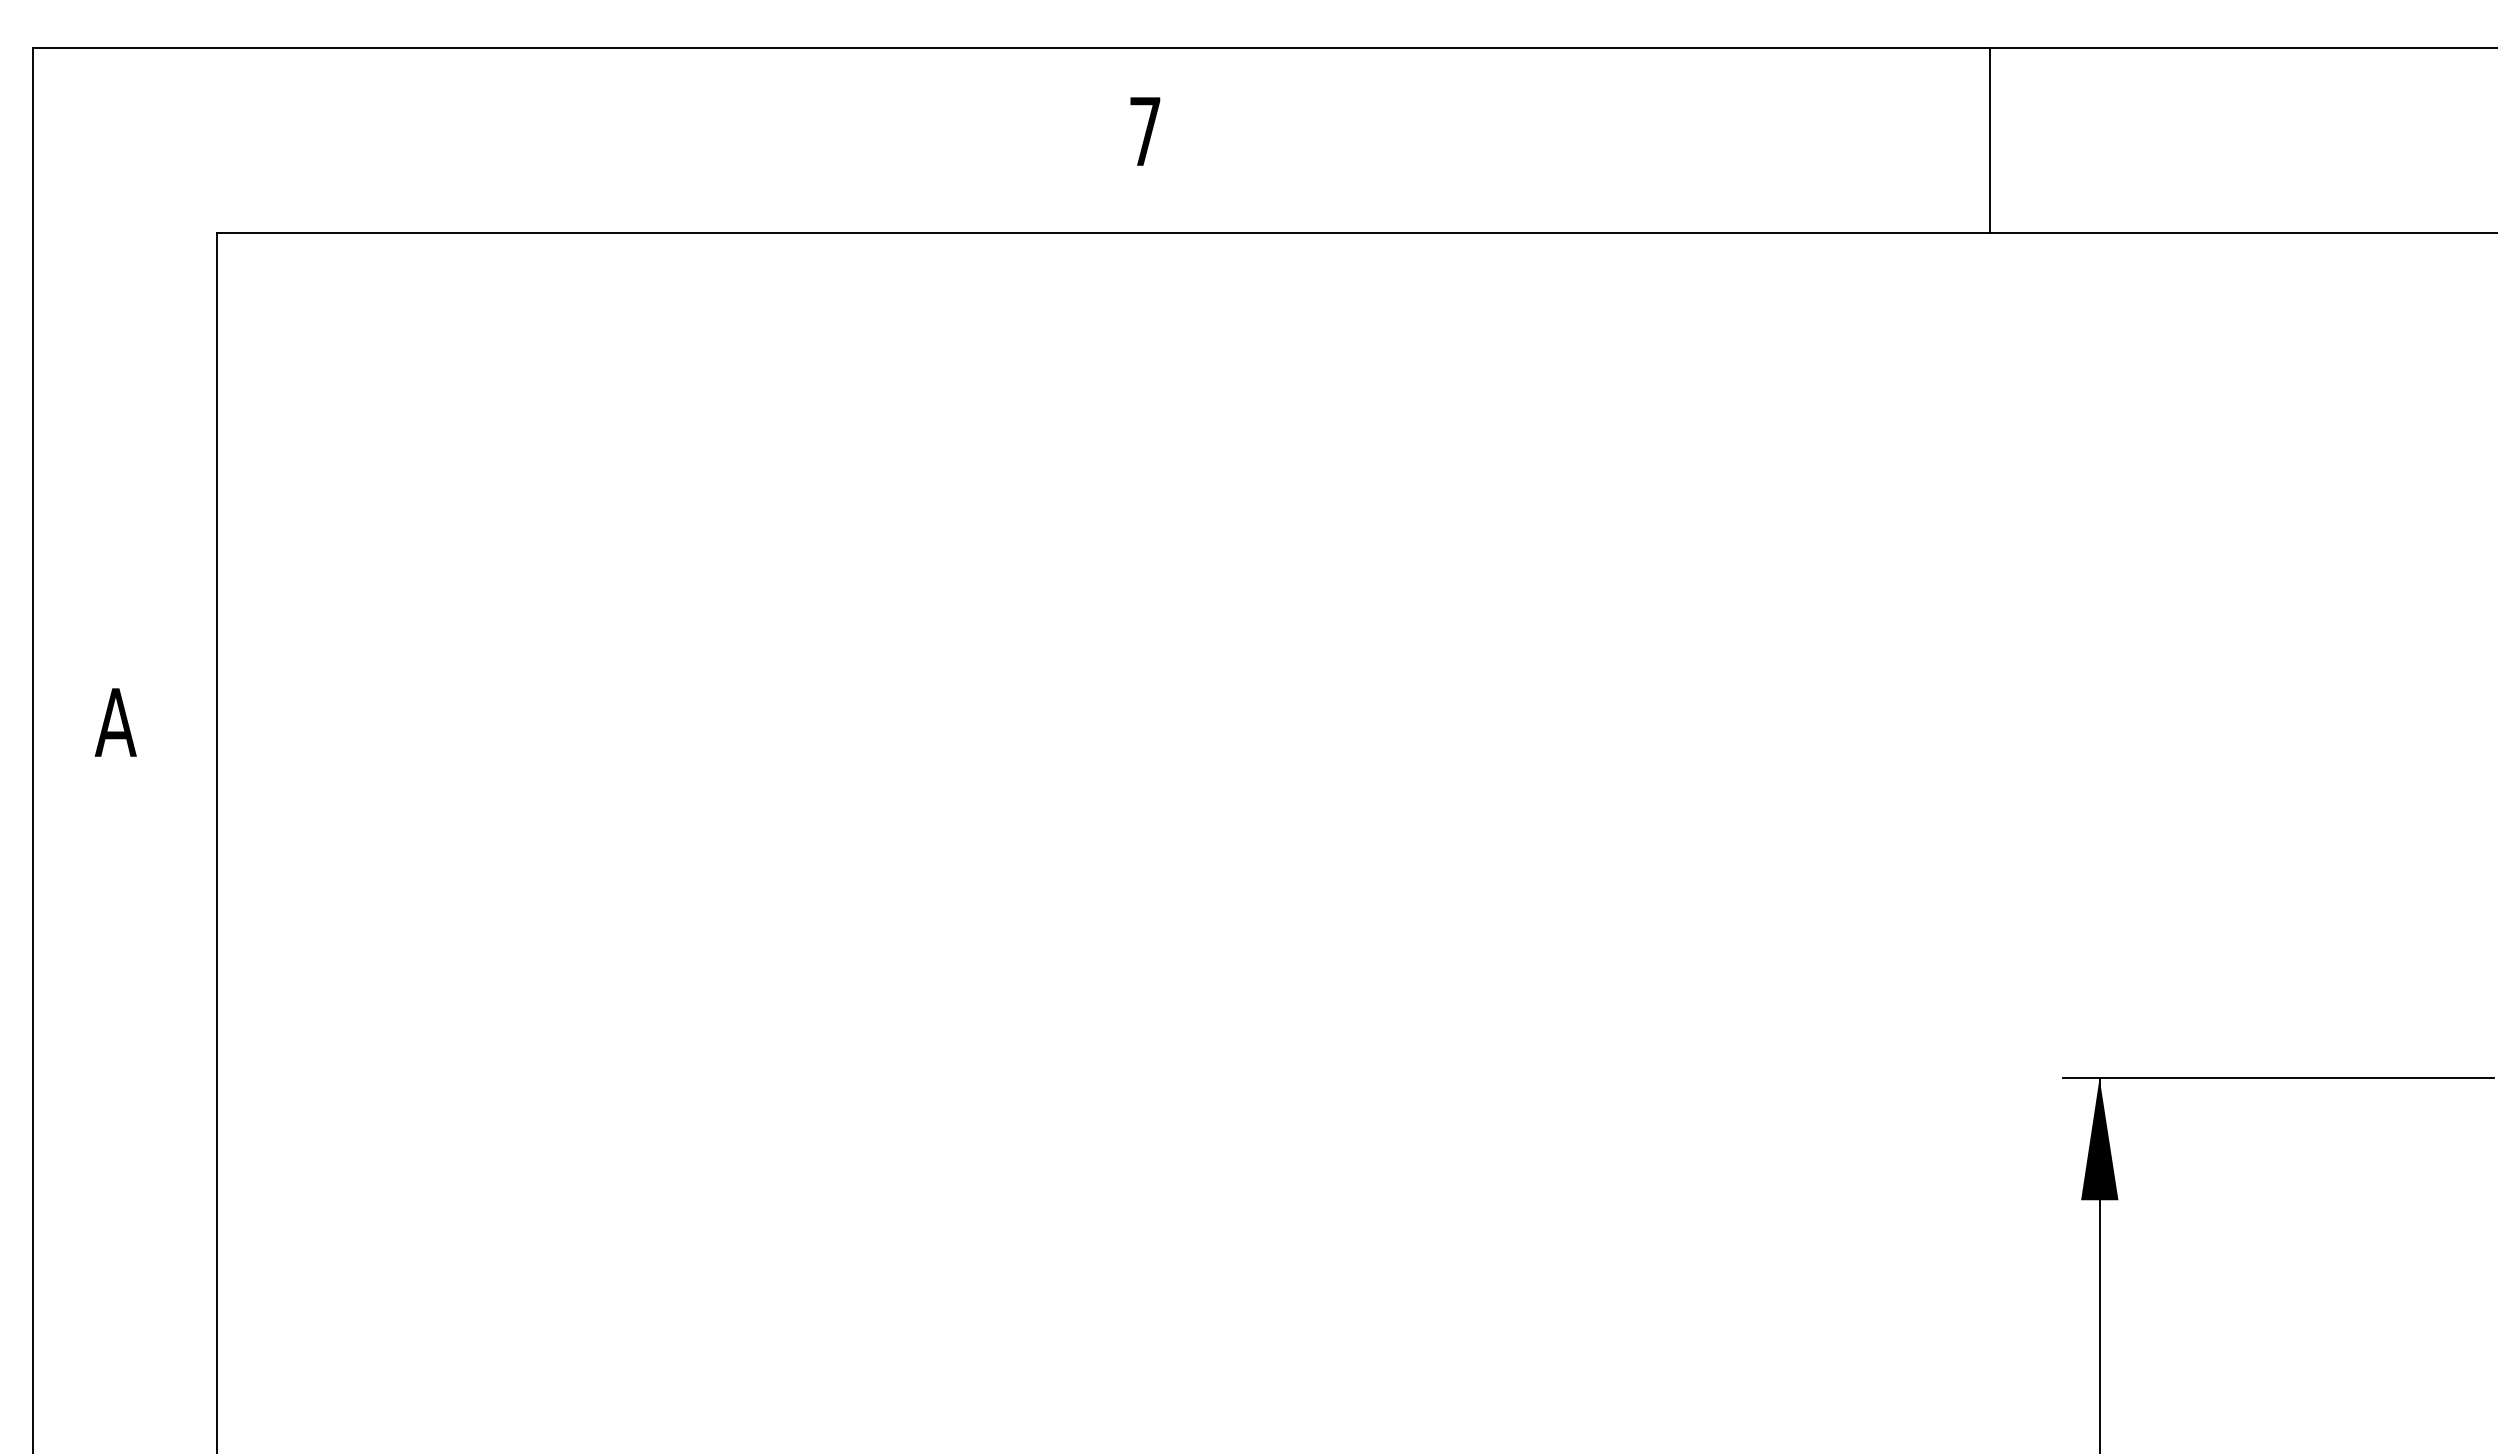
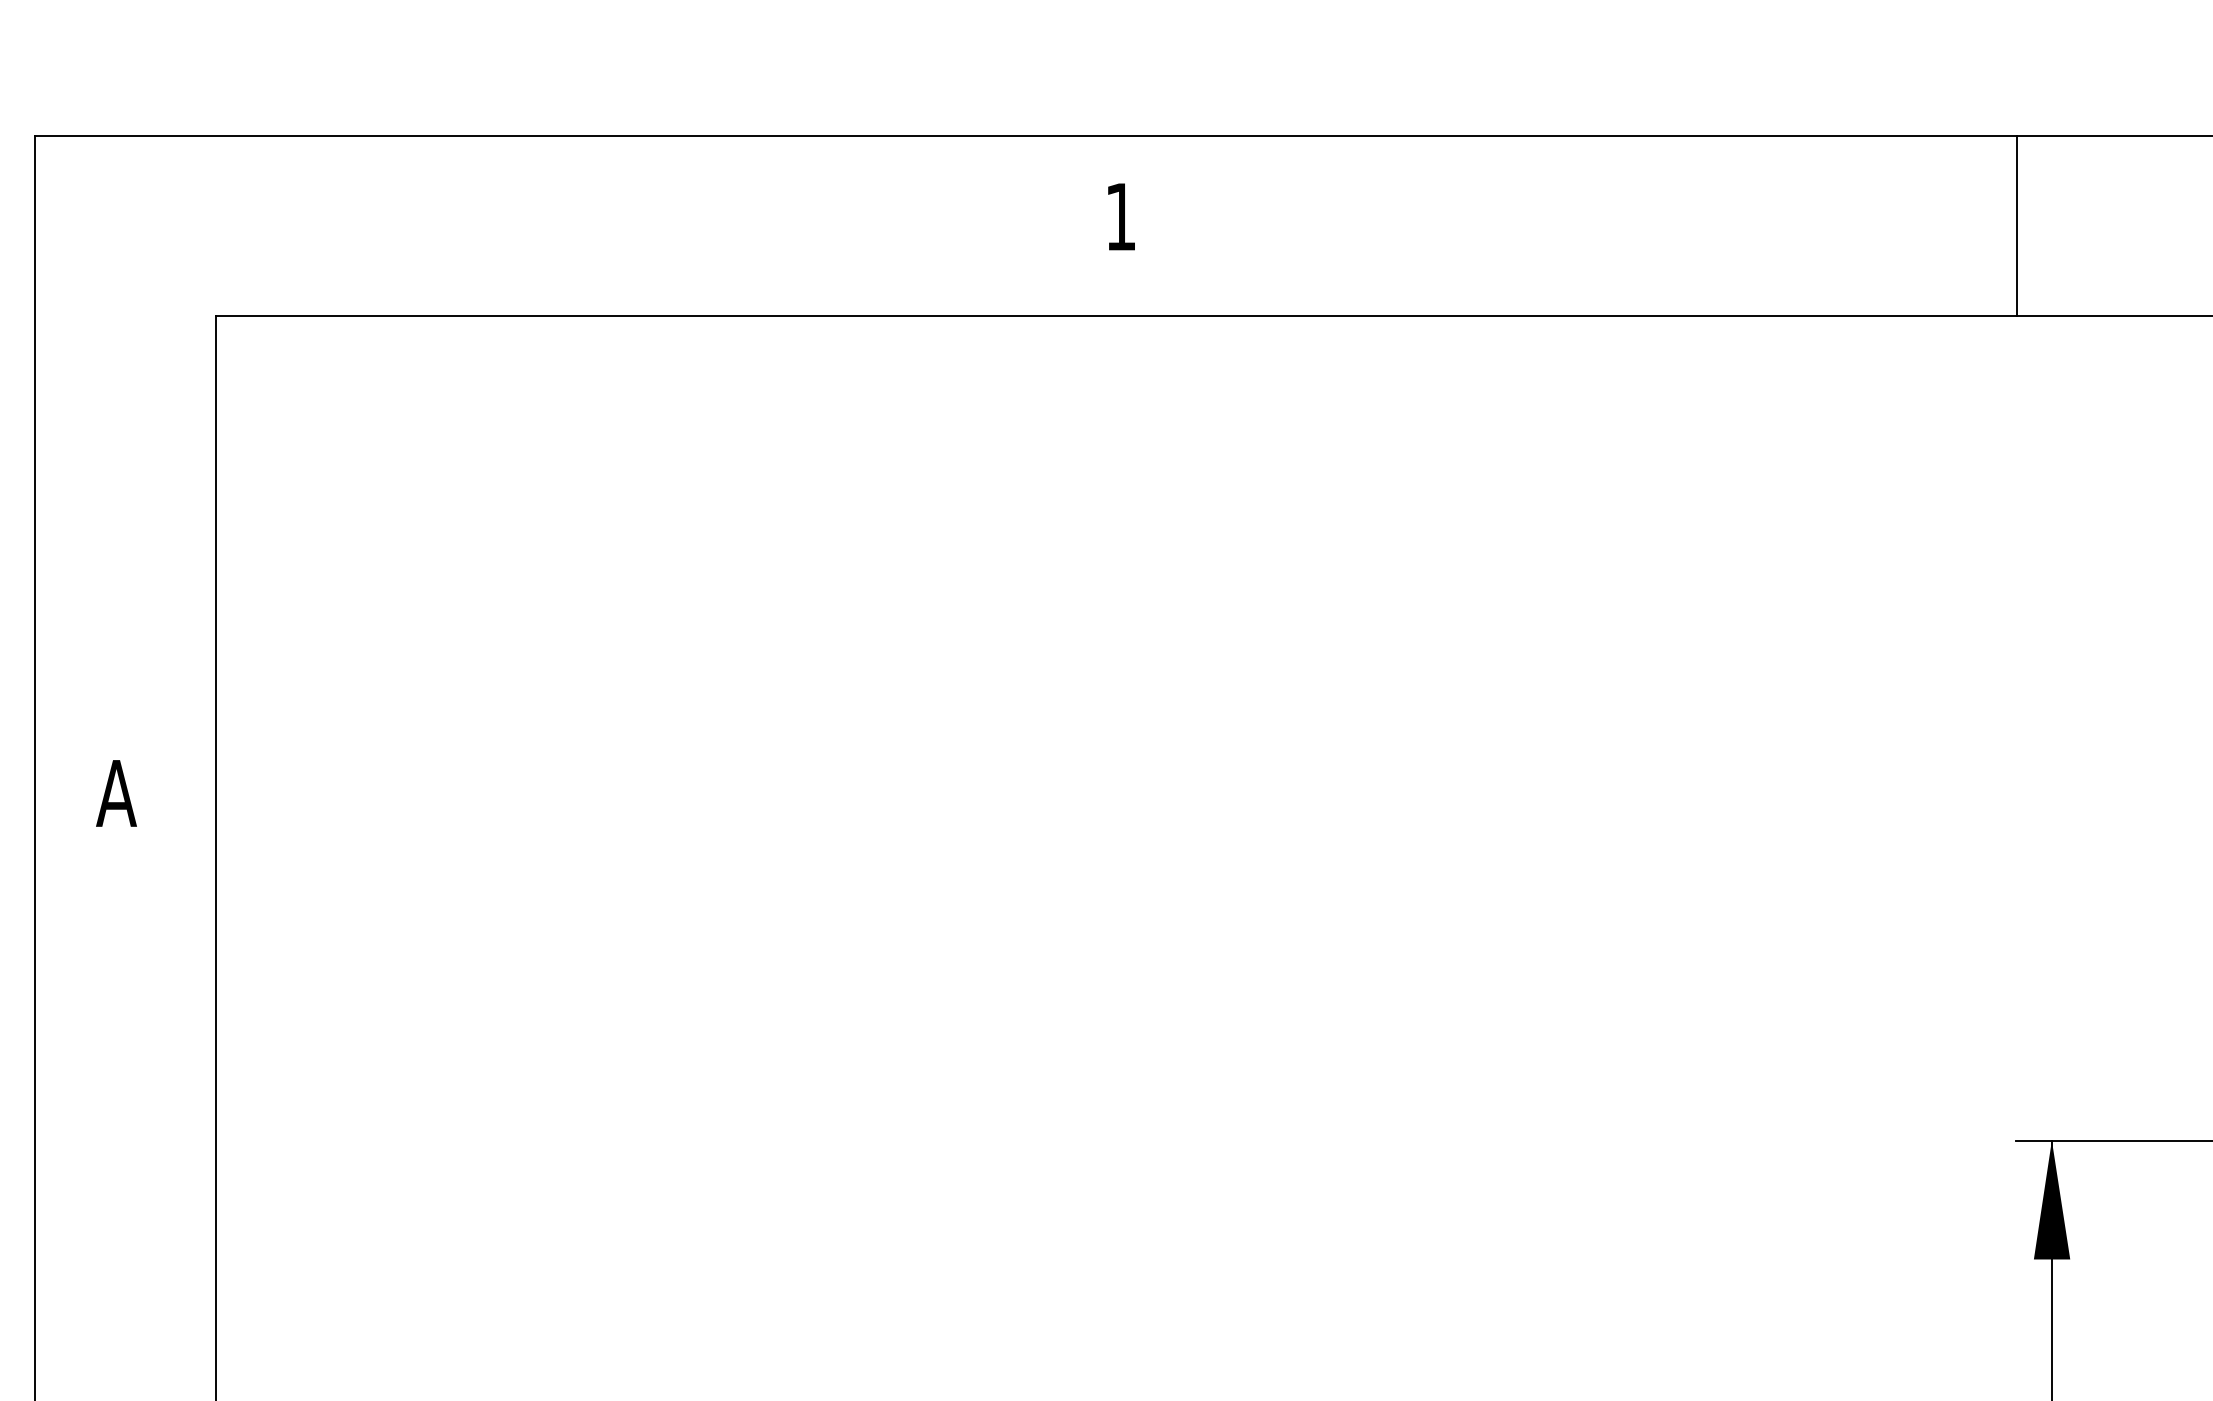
text: (1145, 131) -> (1121, 216), 7 -> 1
line: (1990, 140) -> (2017, 225), moved

